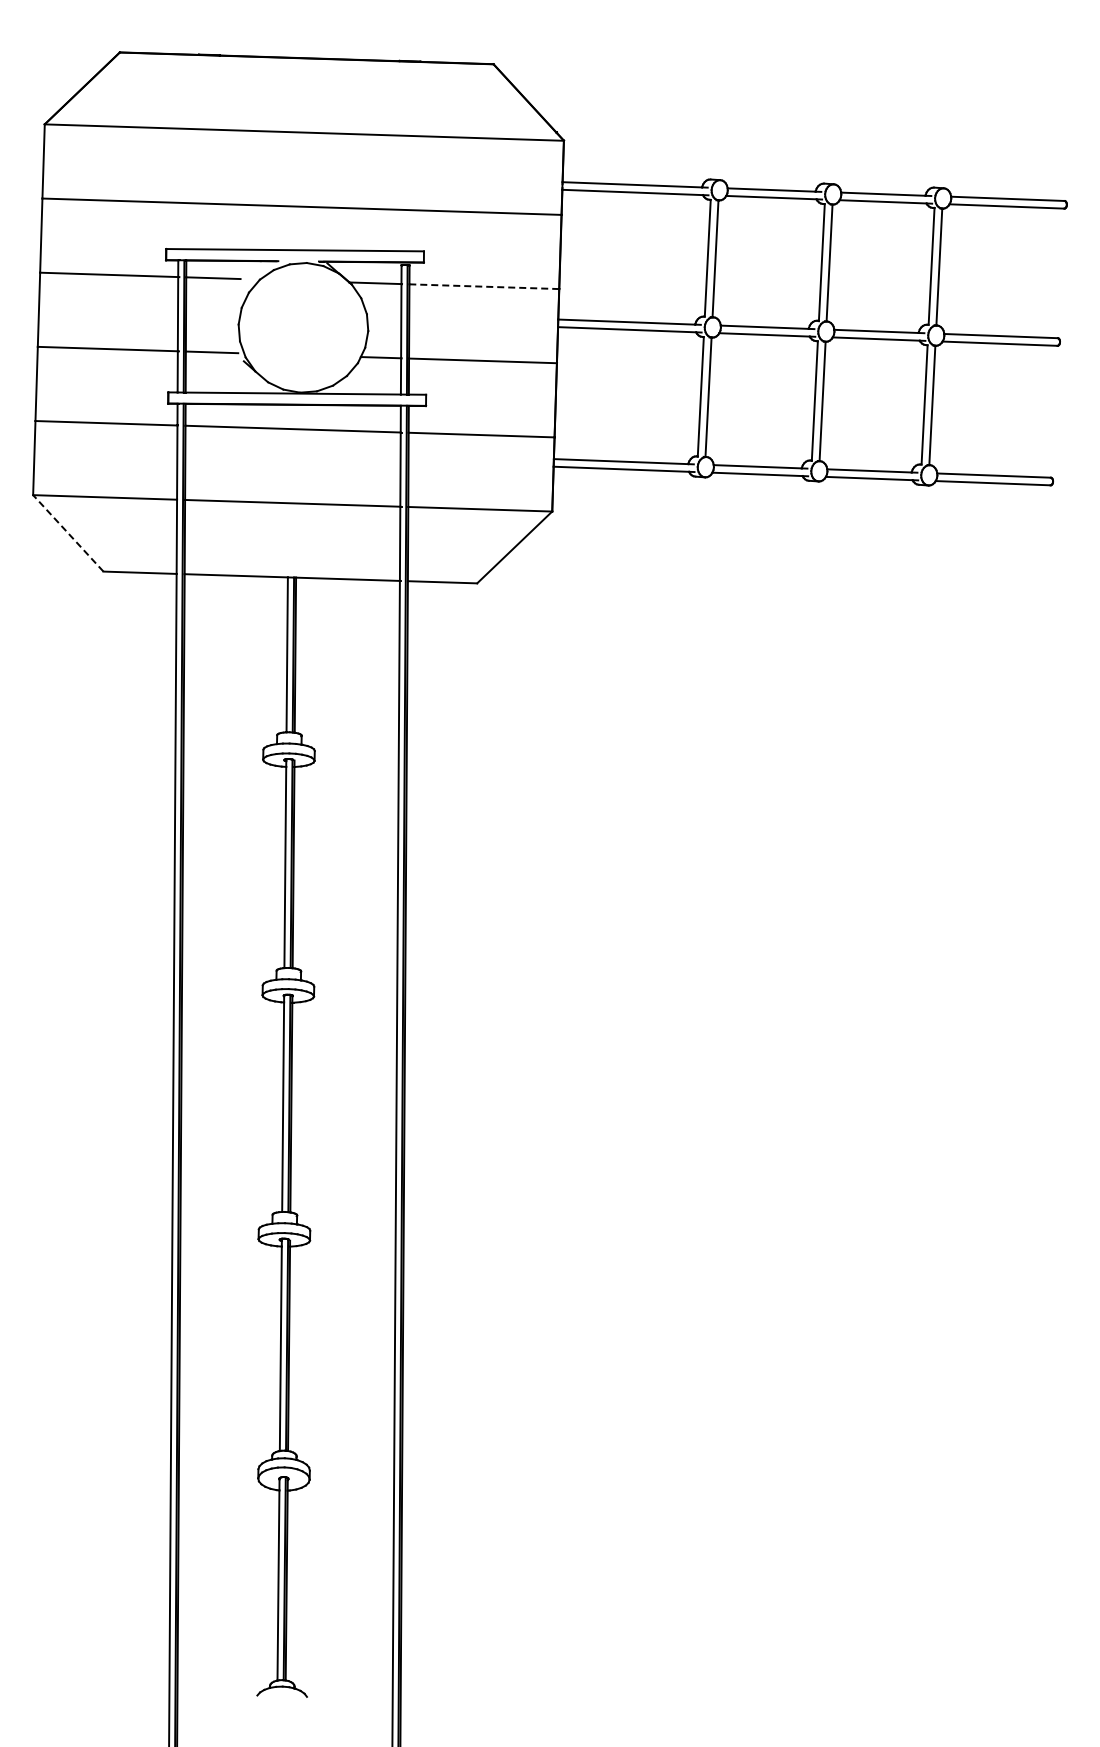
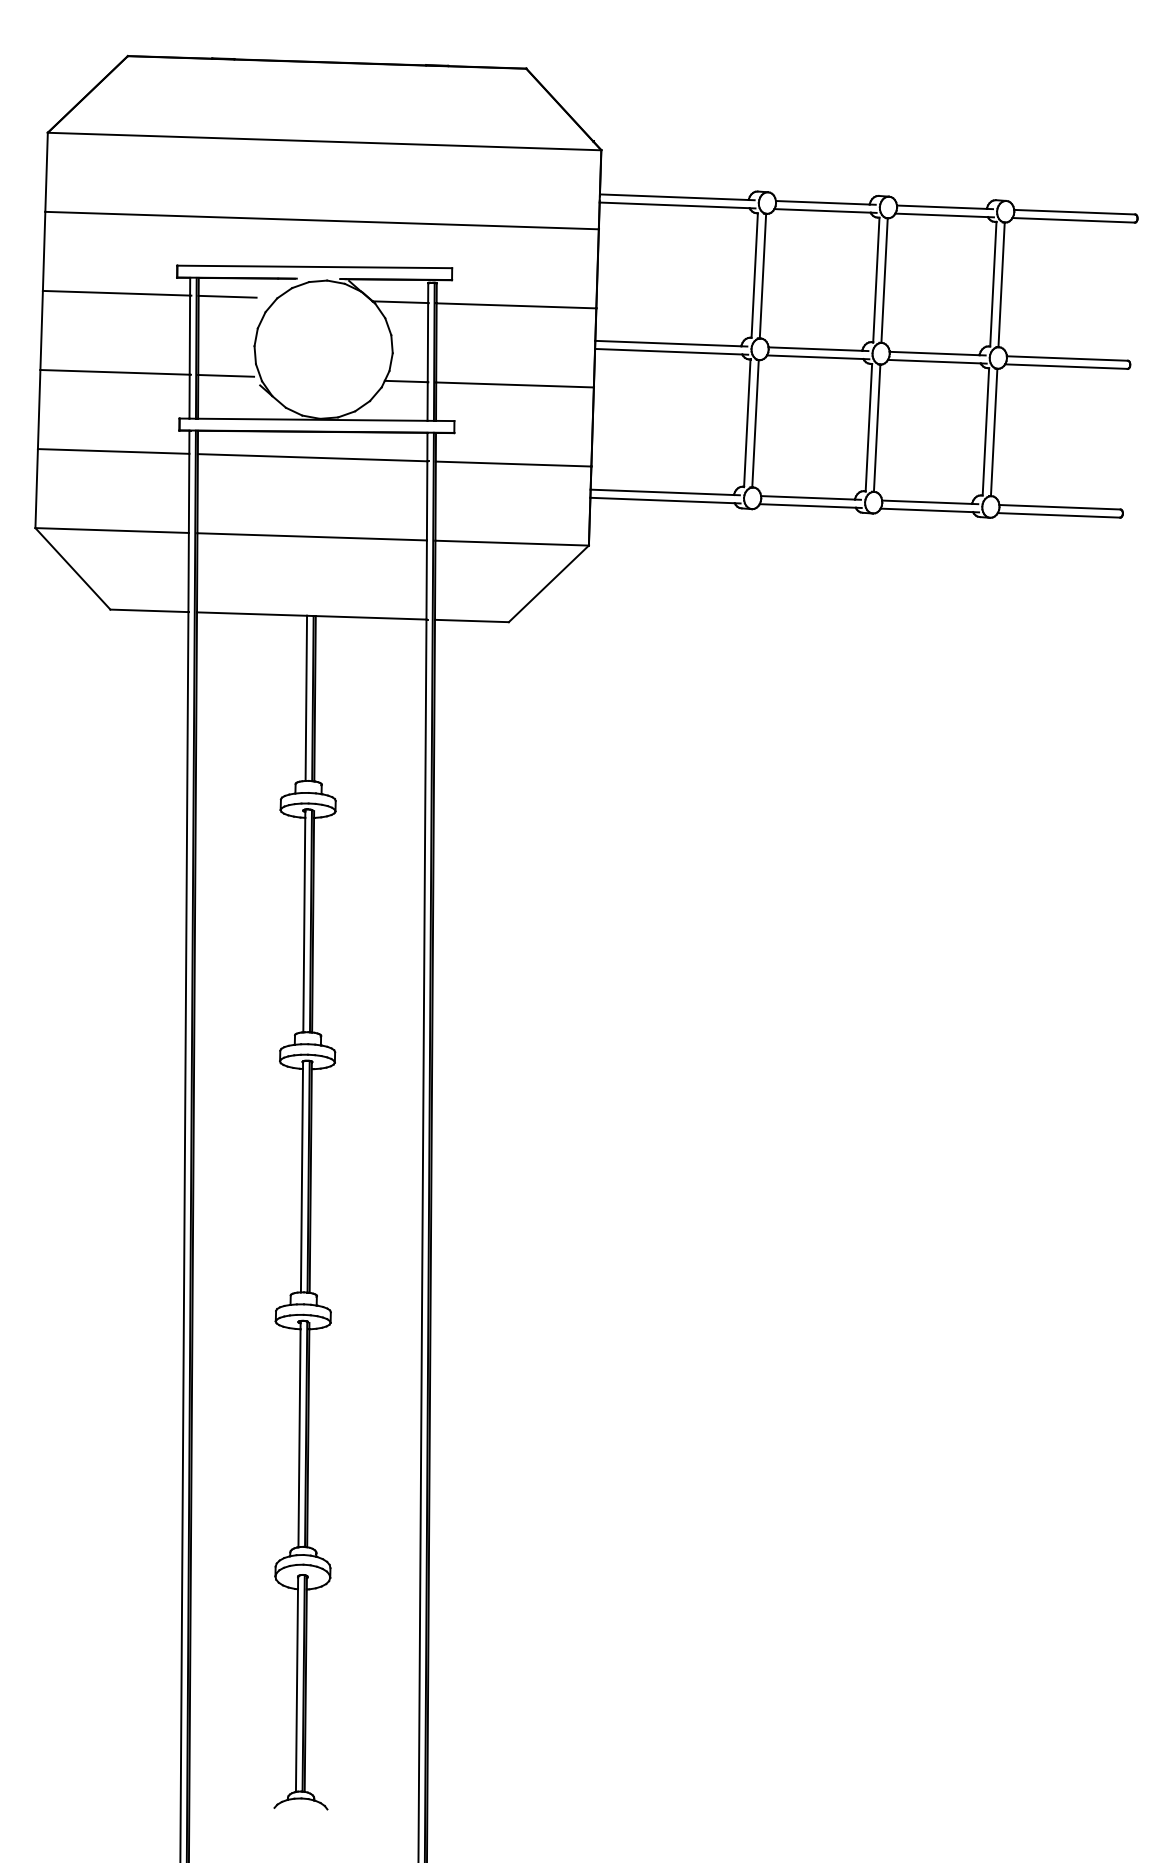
line: (484, 286) -> (516, 305), dashed -> solid
line: (68, 533) -> (73, 568), dashed -> solid

